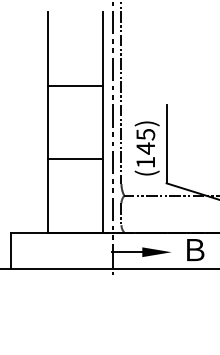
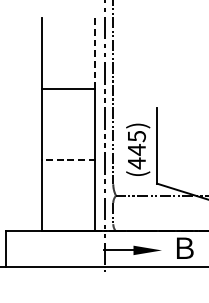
line: (103, 48) -> (95, 52), solid -> dashed
line: (75, 159) -> (68, 160), solid -> dashed
text: (145, 162) -> (136, 163), (145) -> (445)

